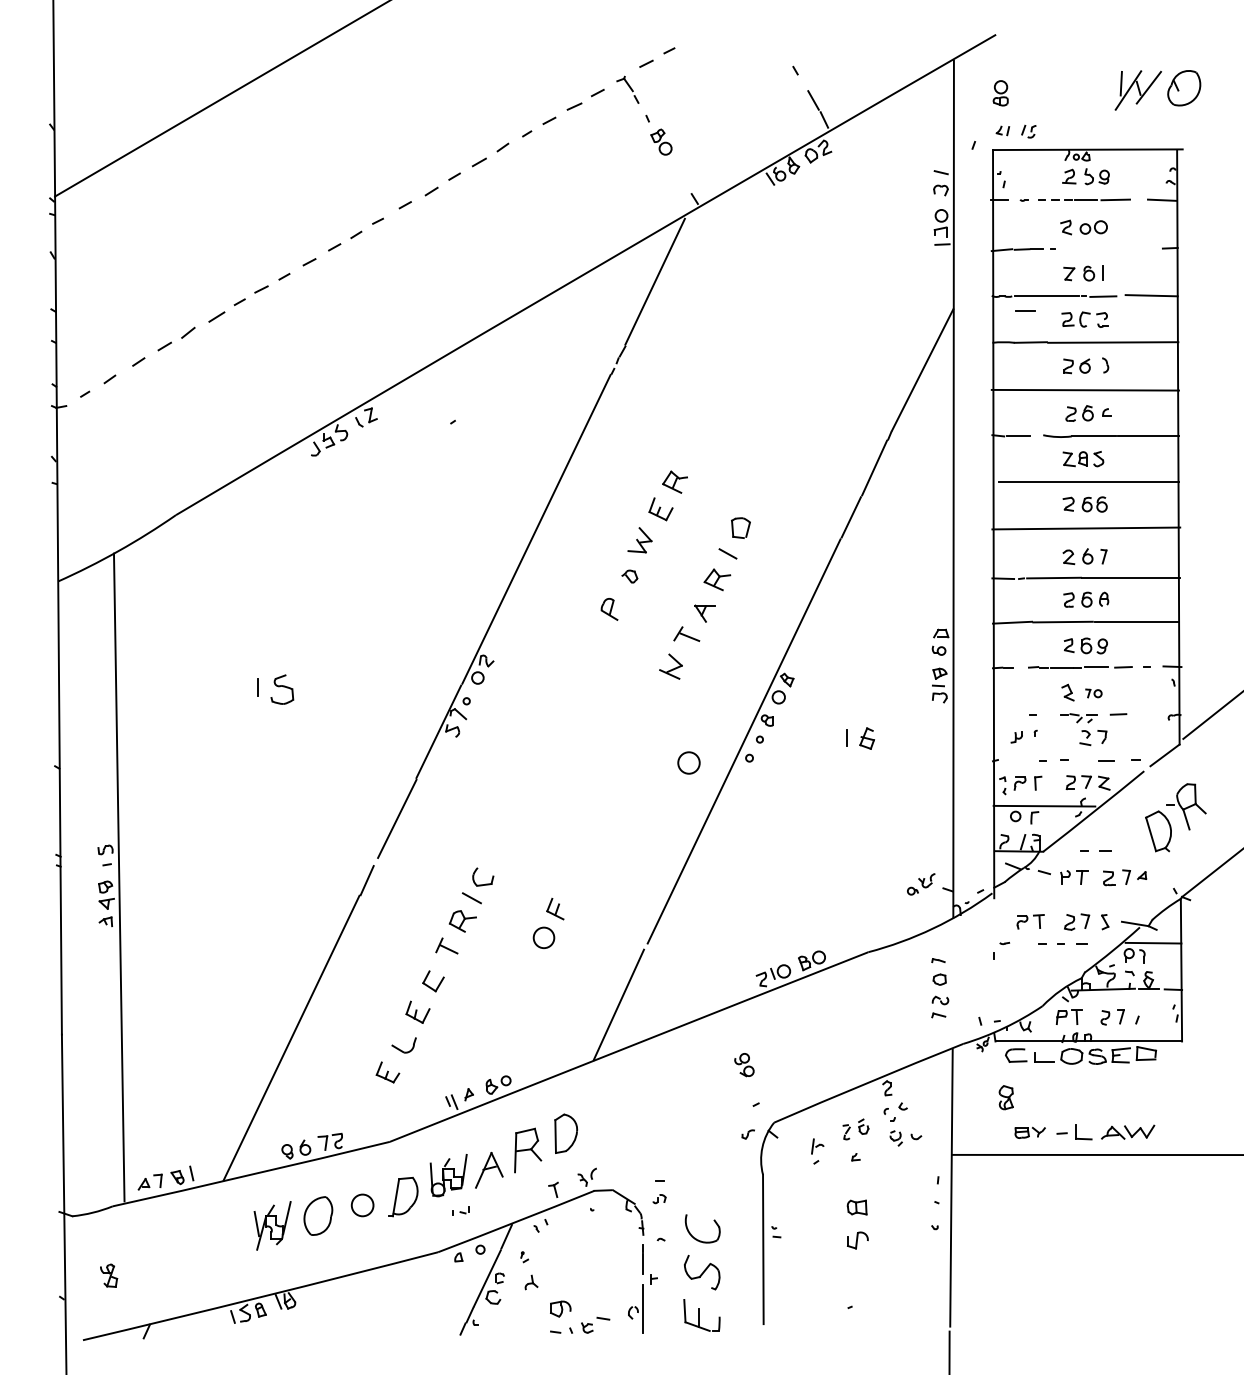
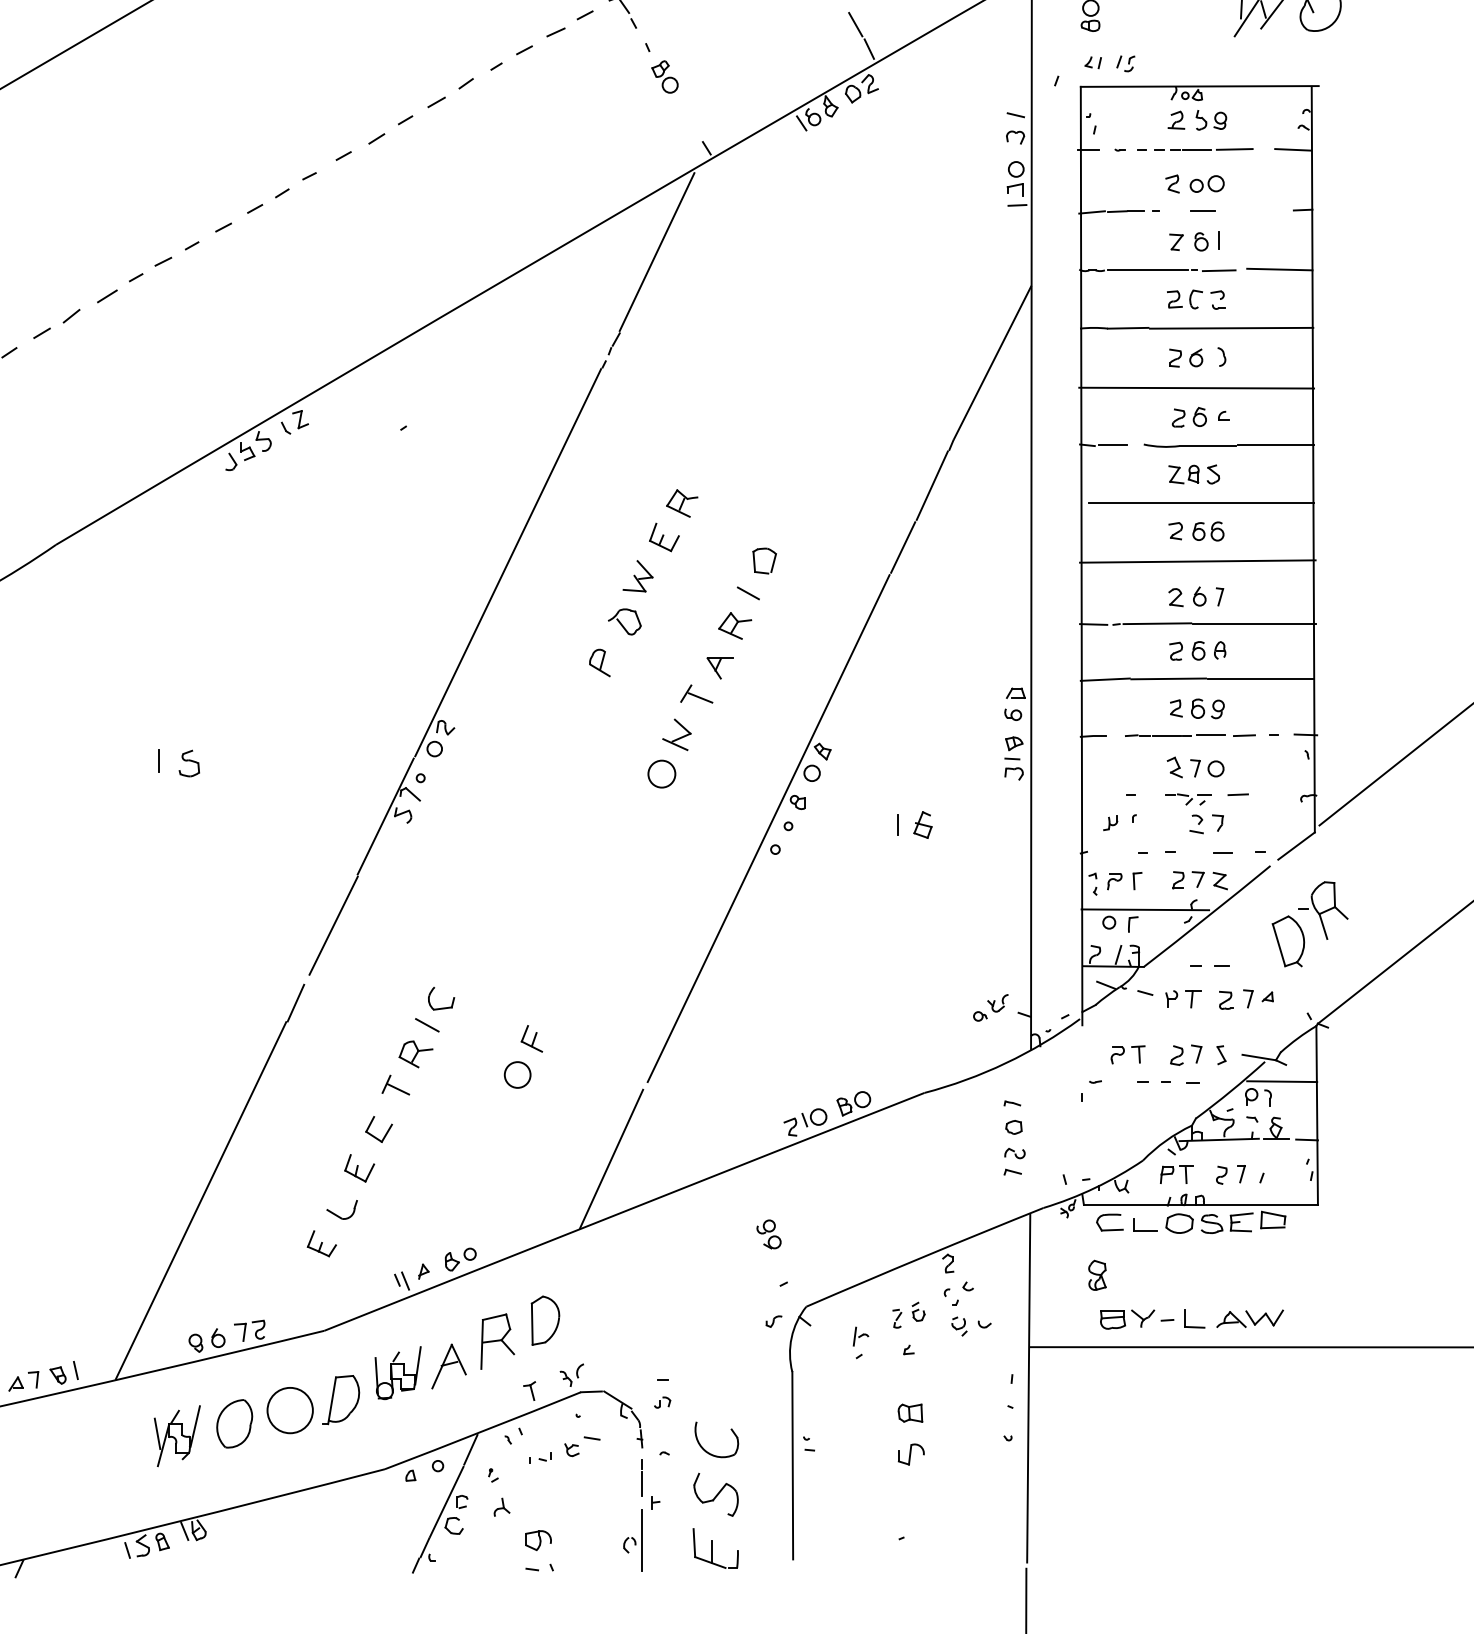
line: (1025, 310) -> (1203, 210), moved
part: (629, 576) -> (624, 621), size x1.67
part: (281, 689) -> (188, 763), size x0.71
part: (1093, 693) -> (1206, 768), size x1.67
circle: (688, 762) -> (661, 773), moved
part: (1030, 1132) -> (1127, 1319), size x1.43
circle: (362, 1205) -> (290, 1410), size x1.67
part: (460, 1210) -> (539, 1457), moved
part: (595, 1324) -> (582, 1445), moved

